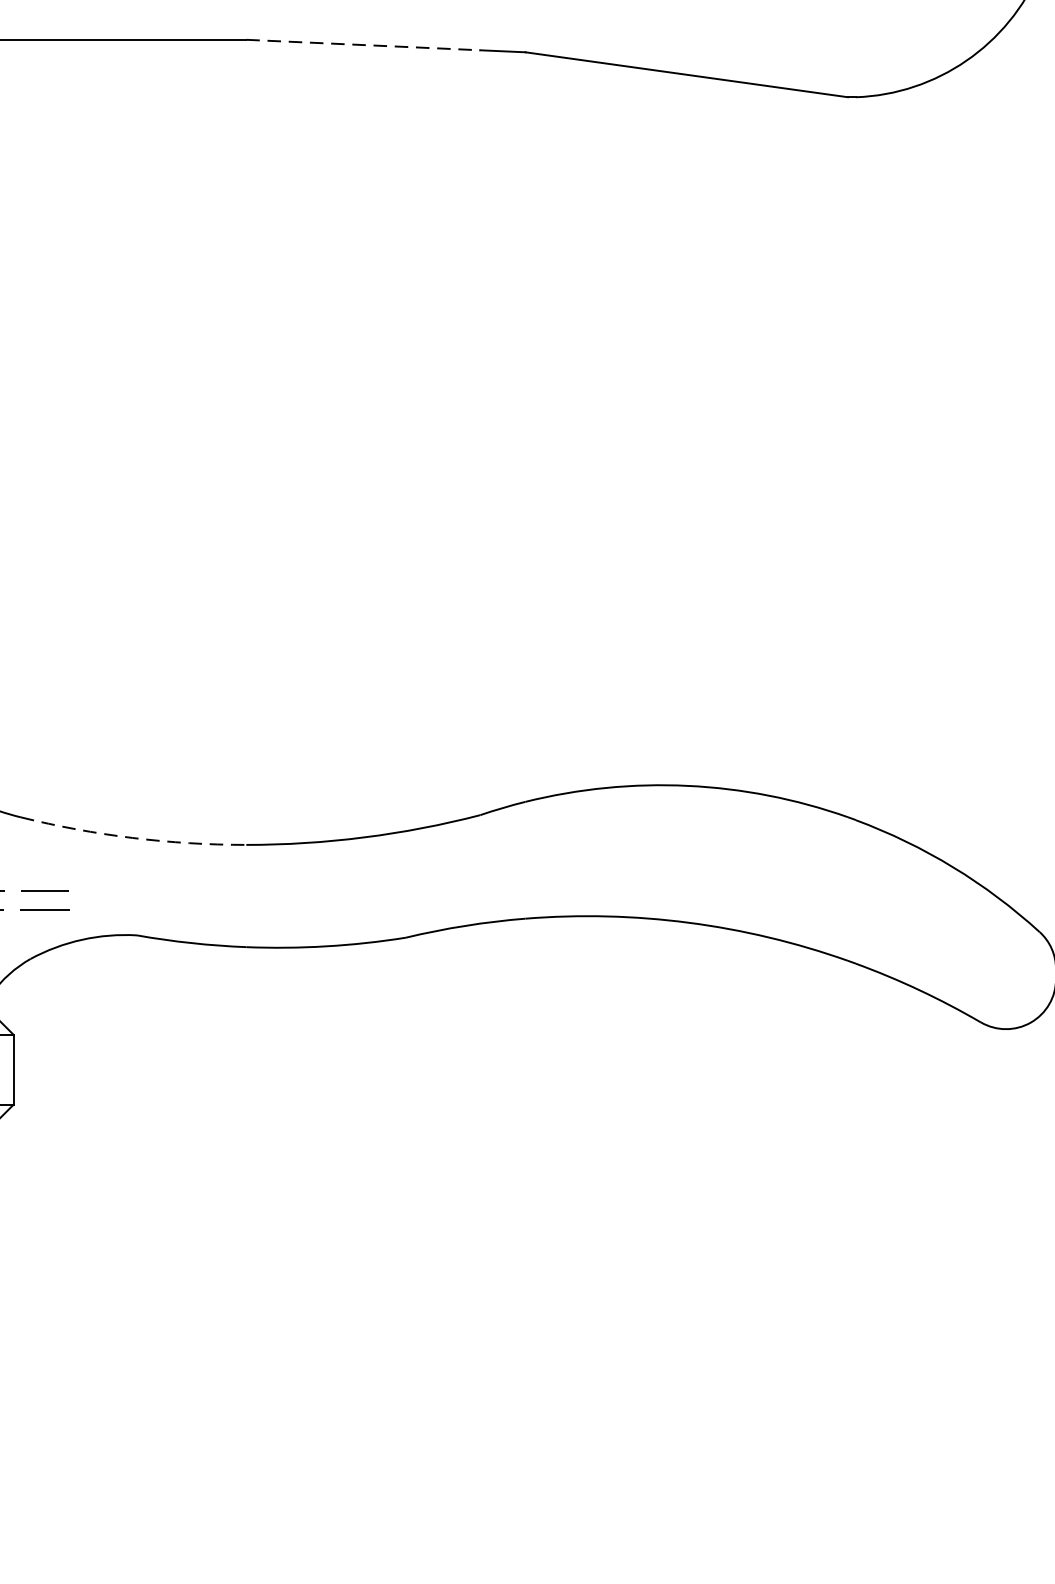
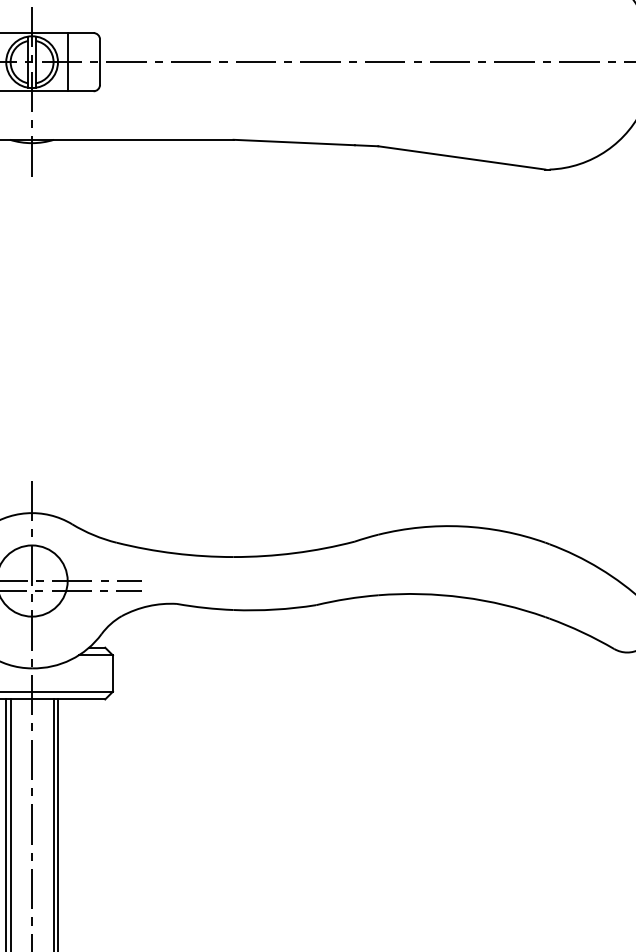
line: (363, 44) -> (294, 142), dashed -> solid
arc: (132, 838) -> (174, 553), dashed -> solid

